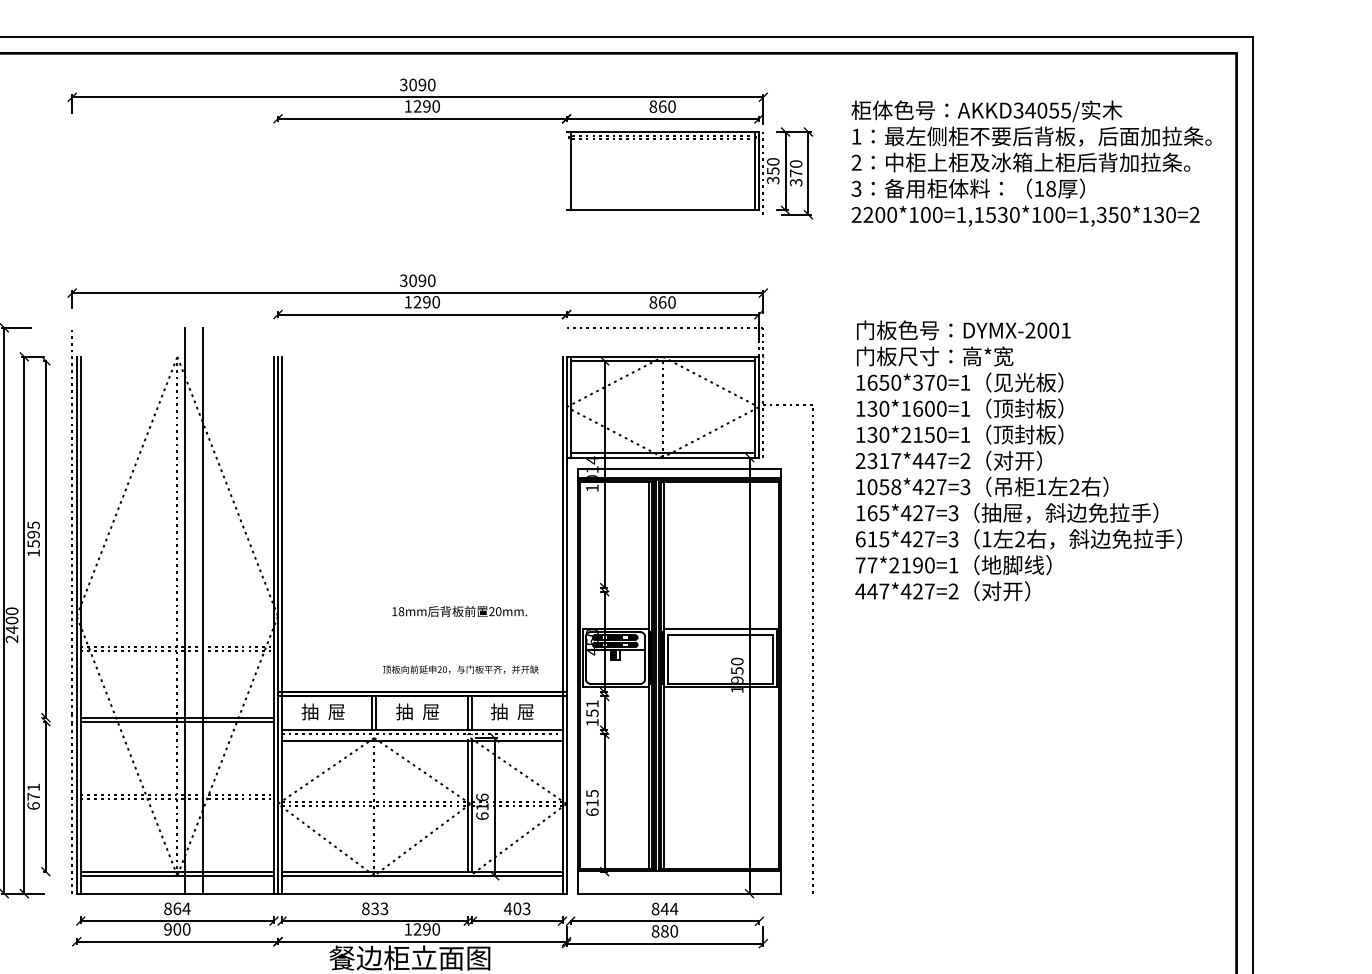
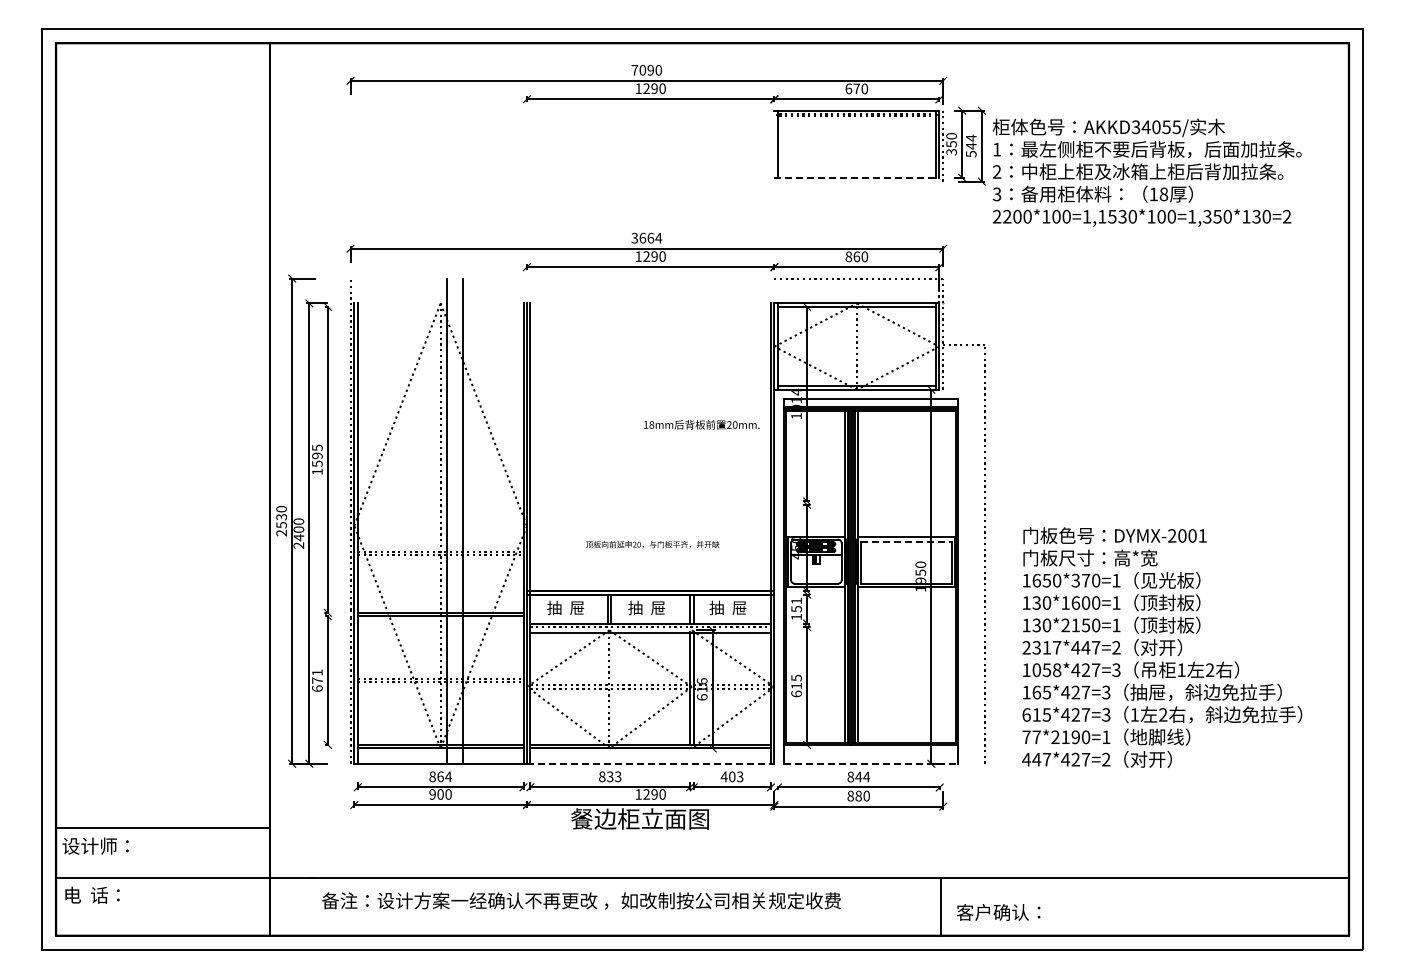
text: (403, 84) -> (634, 69), 3090 -> 7090
text: (657, 106) -> (852, 88), 860 -> 670
text: (1030, 163) -> (1146, 172), moved
text: (795, 172) -> (970, 145), 370 -> 544
line: (663, 209) -> (857, 177), solid -> dashed
text: (422, 279) -> (650, 237), 3090 -> 3664
text: (1019, 460) -> (1162, 647), moved
text: (459, 611) -> (701, 424), moved
line: (720, 634) -> (906, 541), solid -> dashed
text: (460, 669) -> (652, 544), moved
line: (422, 893) -> (650, 763), solid -> dashed
line: (679, 893) -> (871, 763), solid -> dashed

